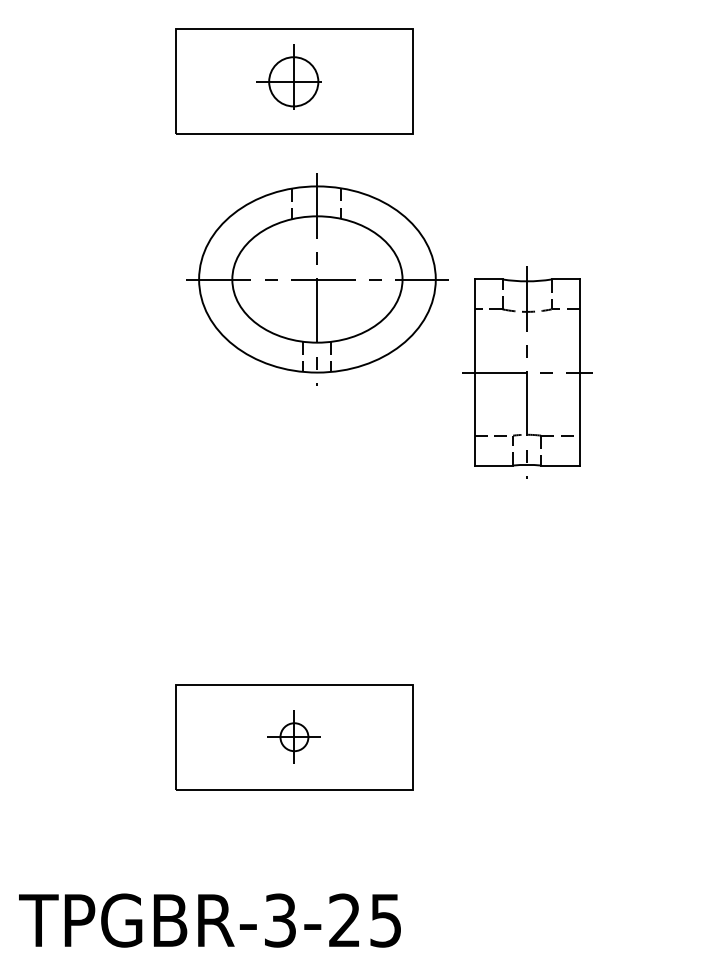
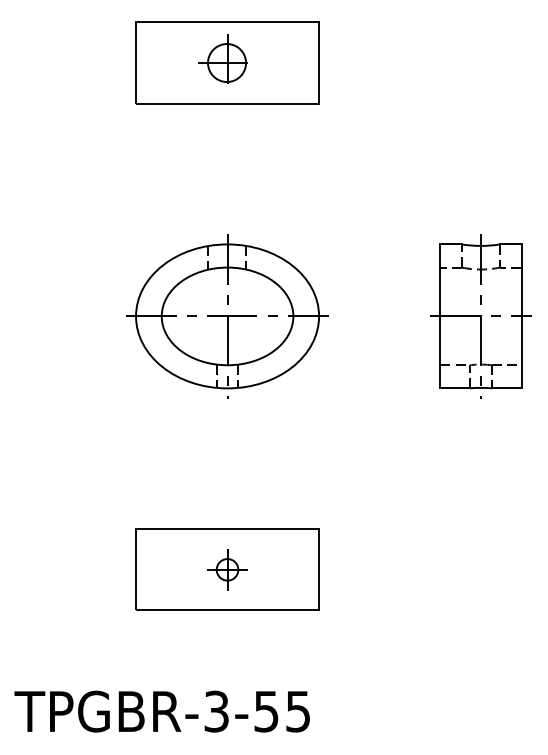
part: (317, 279) -> (227, 316), moved
part: (527, 372) -> (481, 316), moved
text: (344, 920) -> (266, 711), TPGBR-3-25 -> TPGBR-3-55

